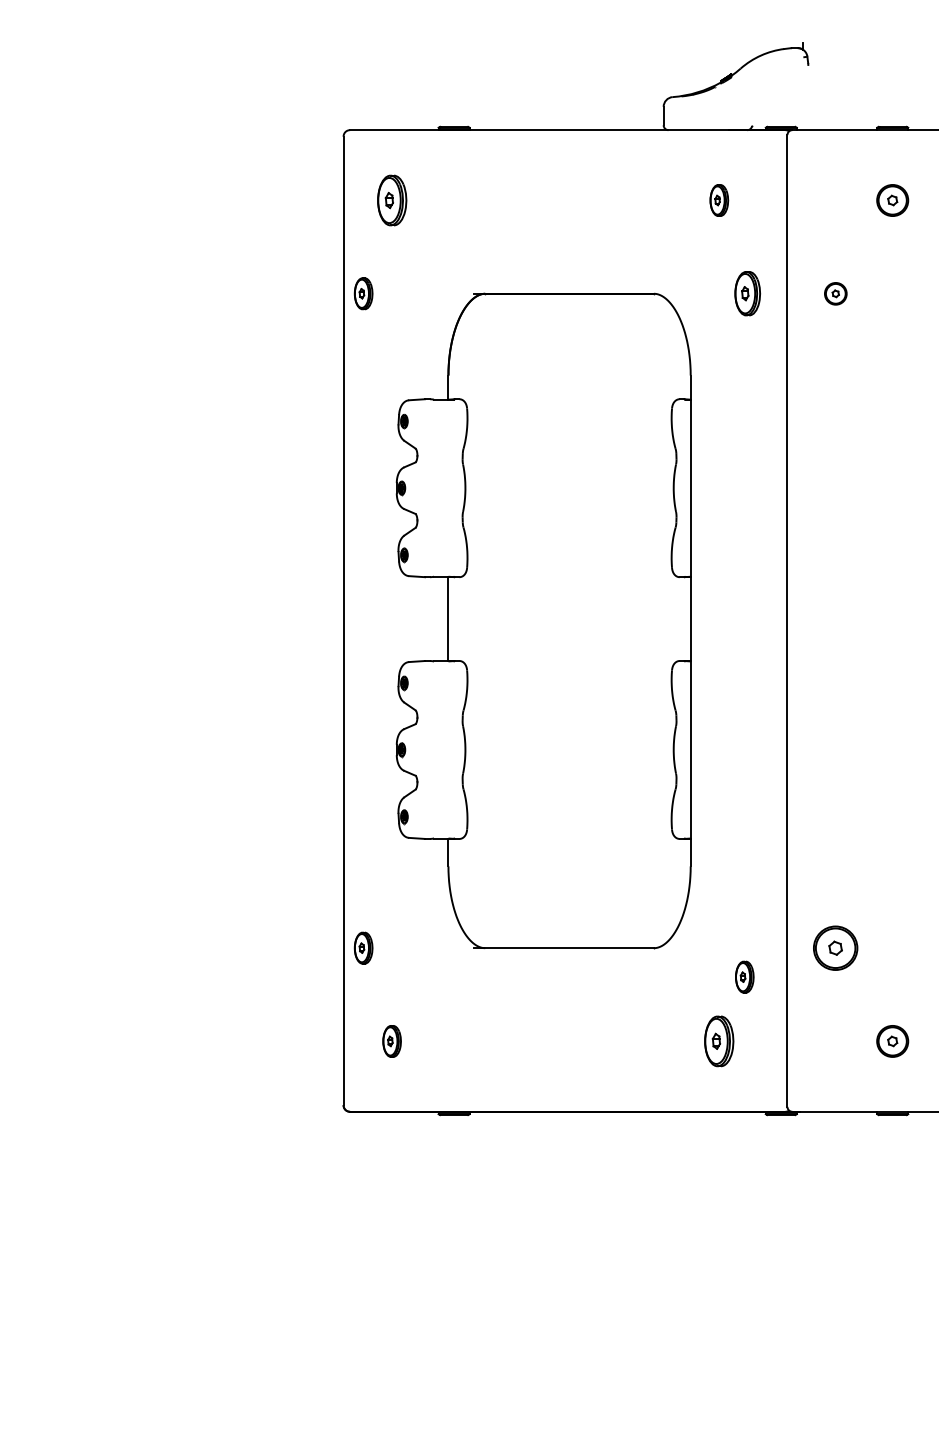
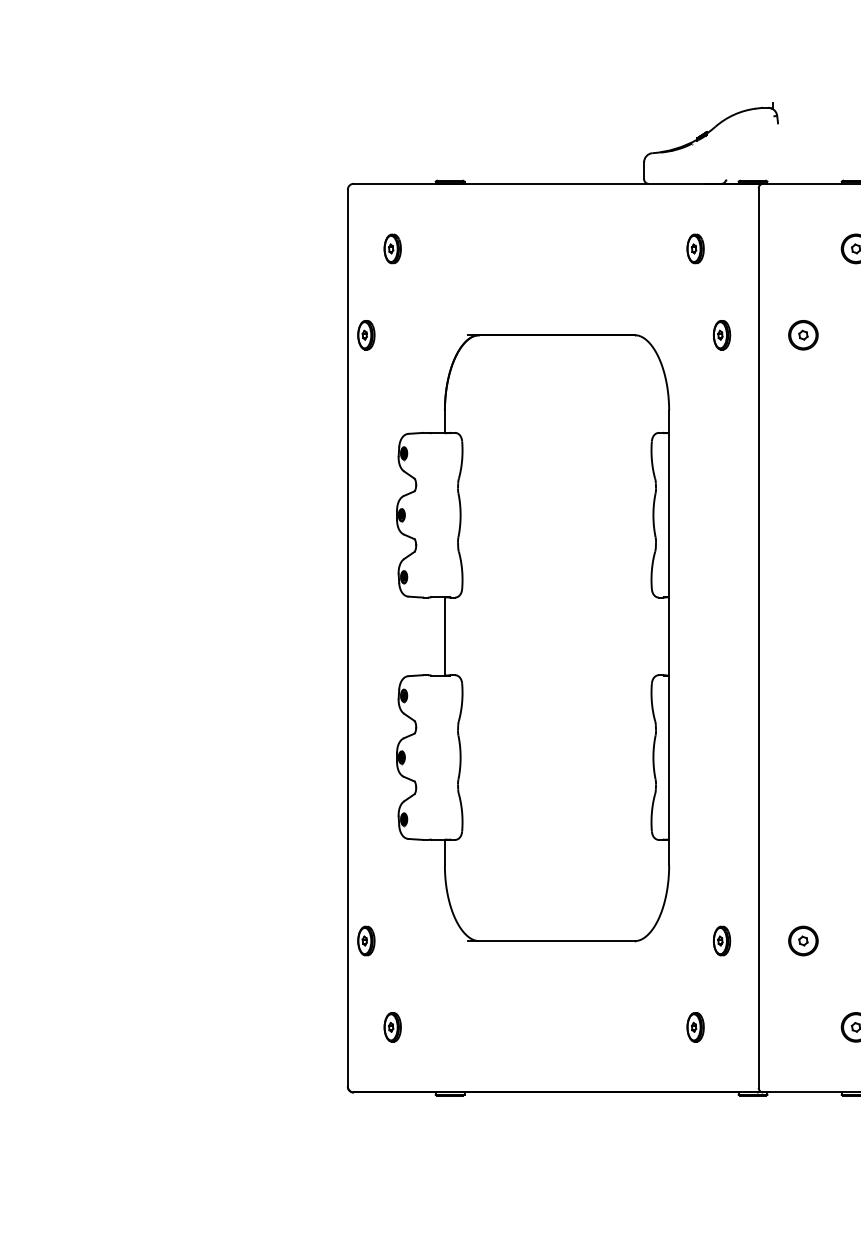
part: (391, 200) -> (392, 248), size x0.62
part: (747, 293) -> (721, 335), size x0.71
part: (835, 293) -> (803, 335), size x1.43
part: (835, 947) -> (803, 940), size x0.71
part: (744, 976) -> (721, 940), moved
part: (719, 1041) -> (695, 1027), size x0.62

